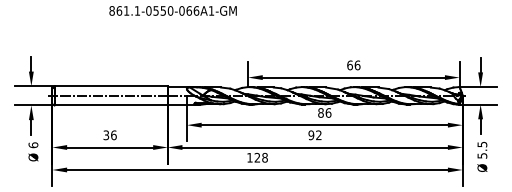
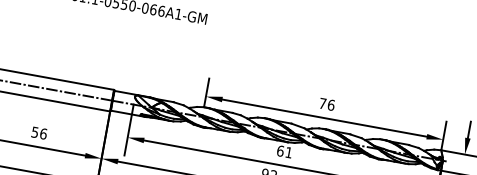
text: (349, 65) -> (322, 103), 66 -> 76
text: (324, 112) -> (284, 151), 86 -> 61
text: (106, 134) -> (35, 131), 36 -> 56

